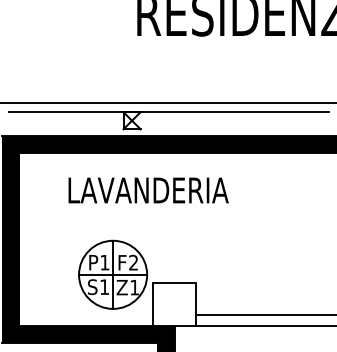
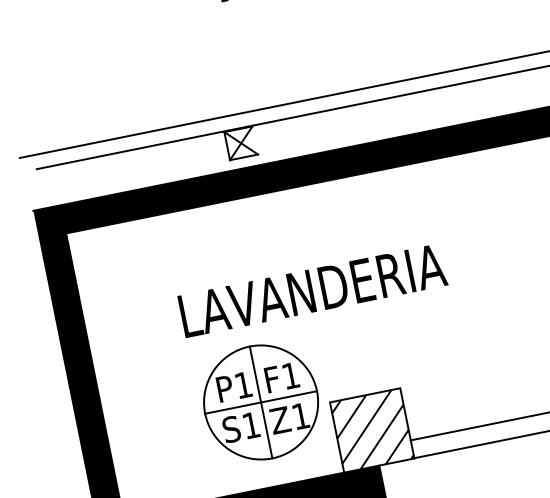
text: (148, 190) -> (312, 290), moved
text: (133, 262) -> (290, 375), F2 -> F1
hatch: (174, 303) -> (371, 429), added

